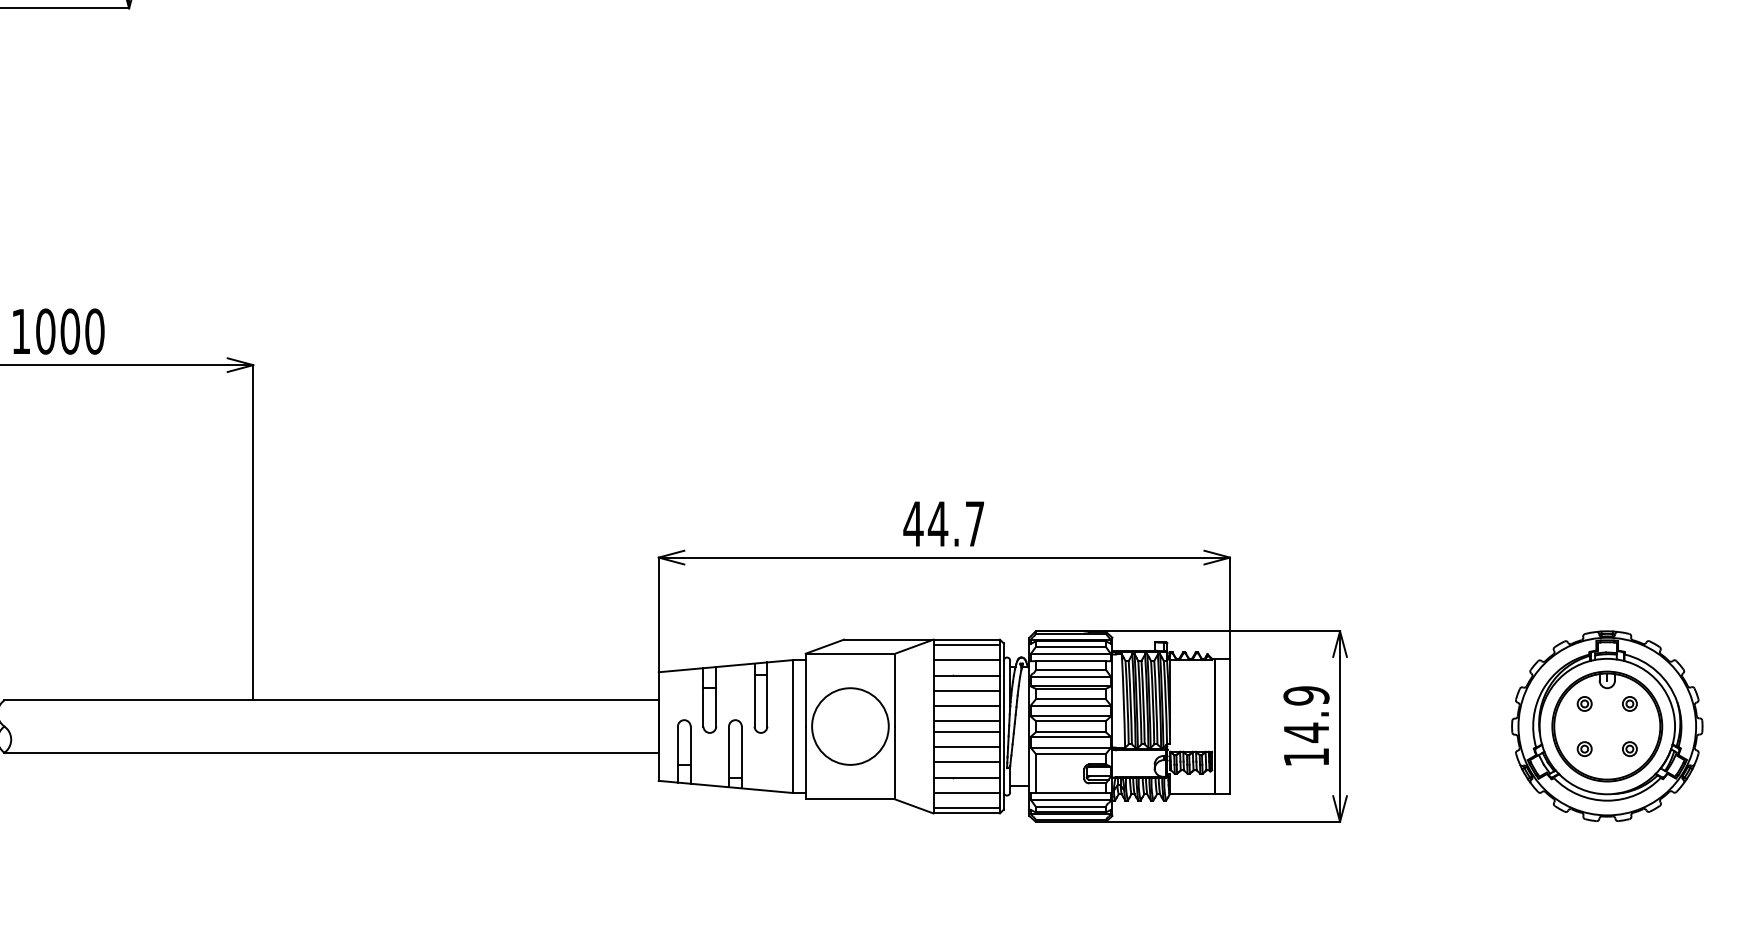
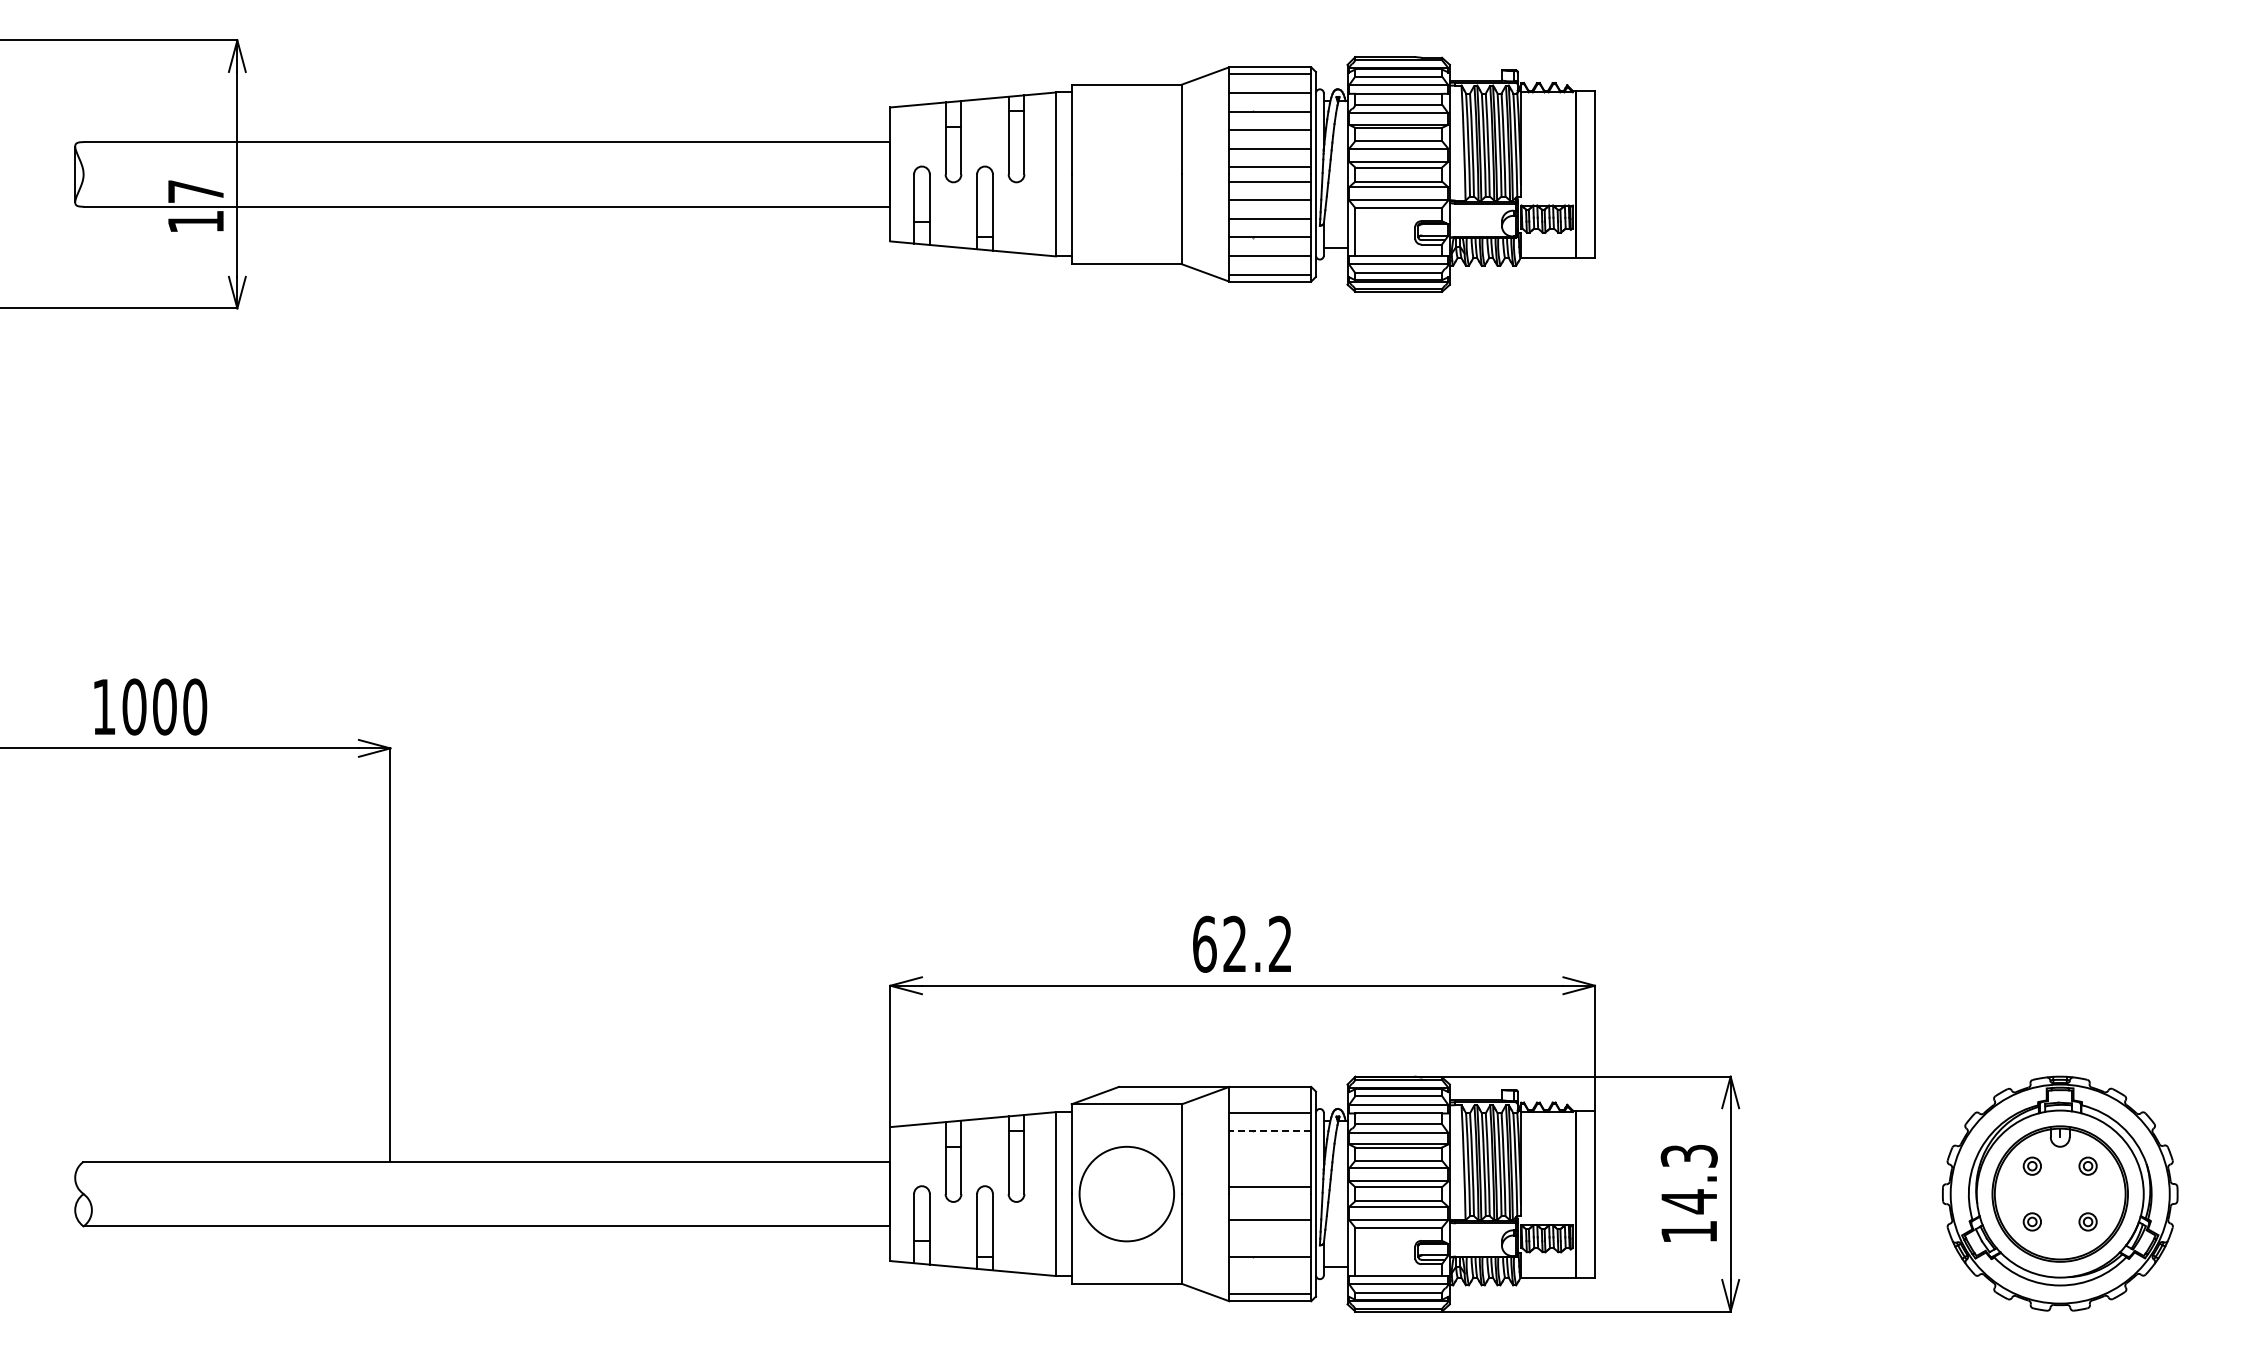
text: (943, 523) -> (1241, 943), 44.7 -> 62.2
line: (966, 645) -> (1270, 1094), removed
line: (966, 675) -> (1270, 1131), solid -> dashed
line: (966, 690) -> (1270, 1149), removed
text: (1305, 696) -> (1688, 1156), 14.9 -> 14.3
line: (966, 705) -> (1270, 1168), removed
line: (966, 732) -> (1270, 1201), removed
line: (966, 762) -> (1270, 1238), removed
line: (966, 792) -> (1270, 1275), removed

